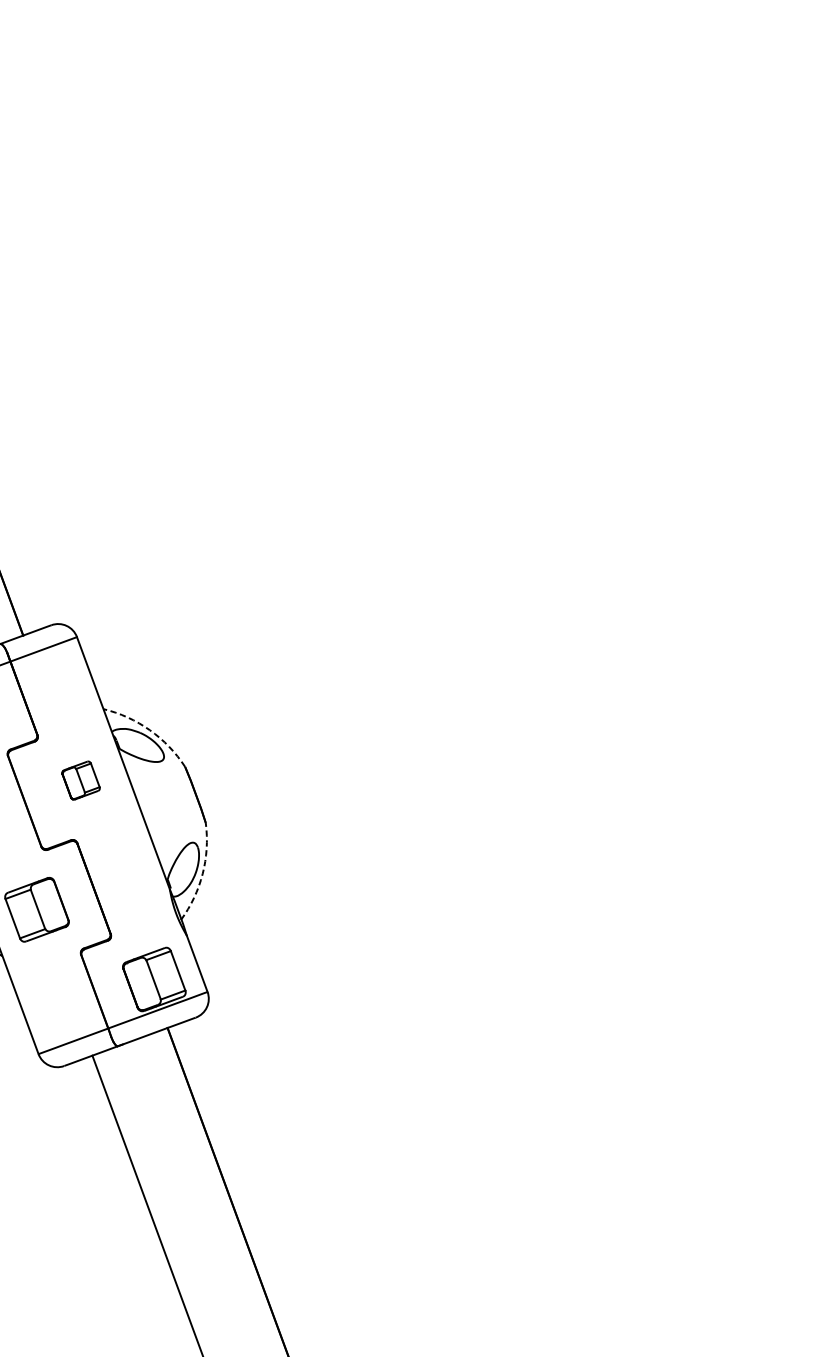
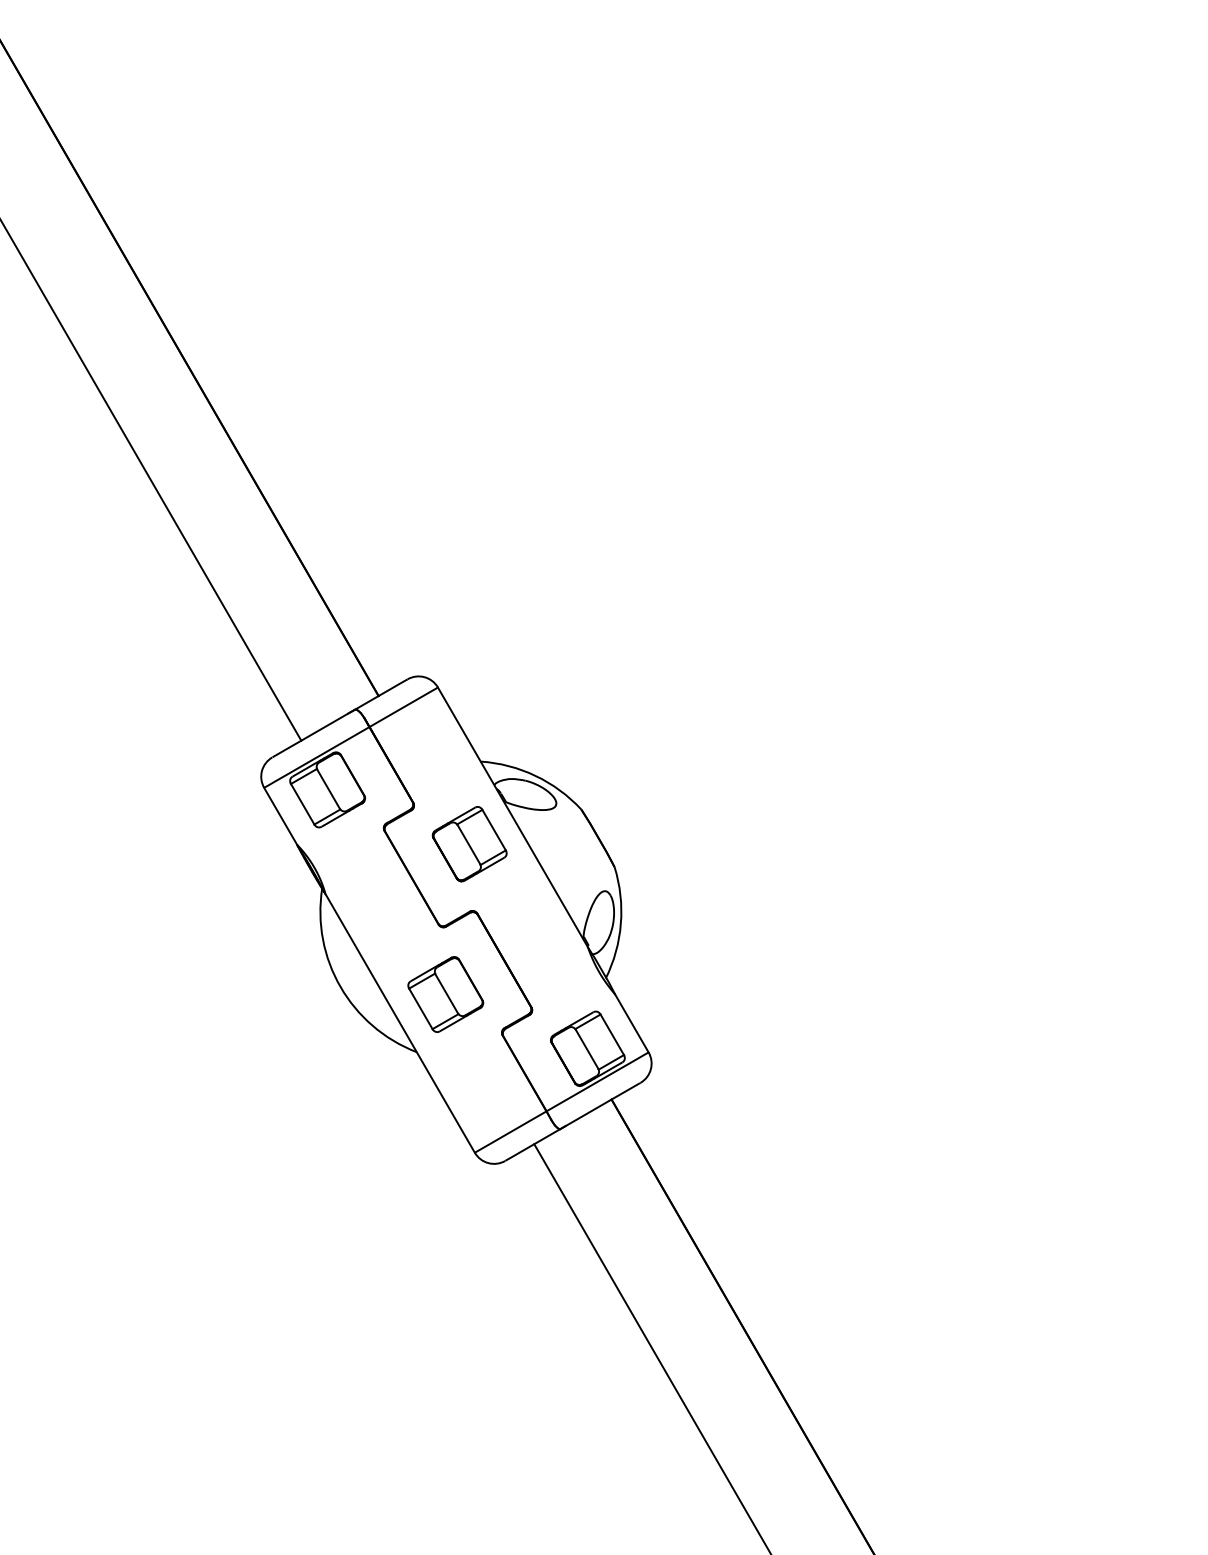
arc: (149, 729) -> (535, 775), dashed -> solid
part: (80, 780) -> (469, 844), size x1.67
arc: (202, 873) -> (620, 923), dashed -> solid

